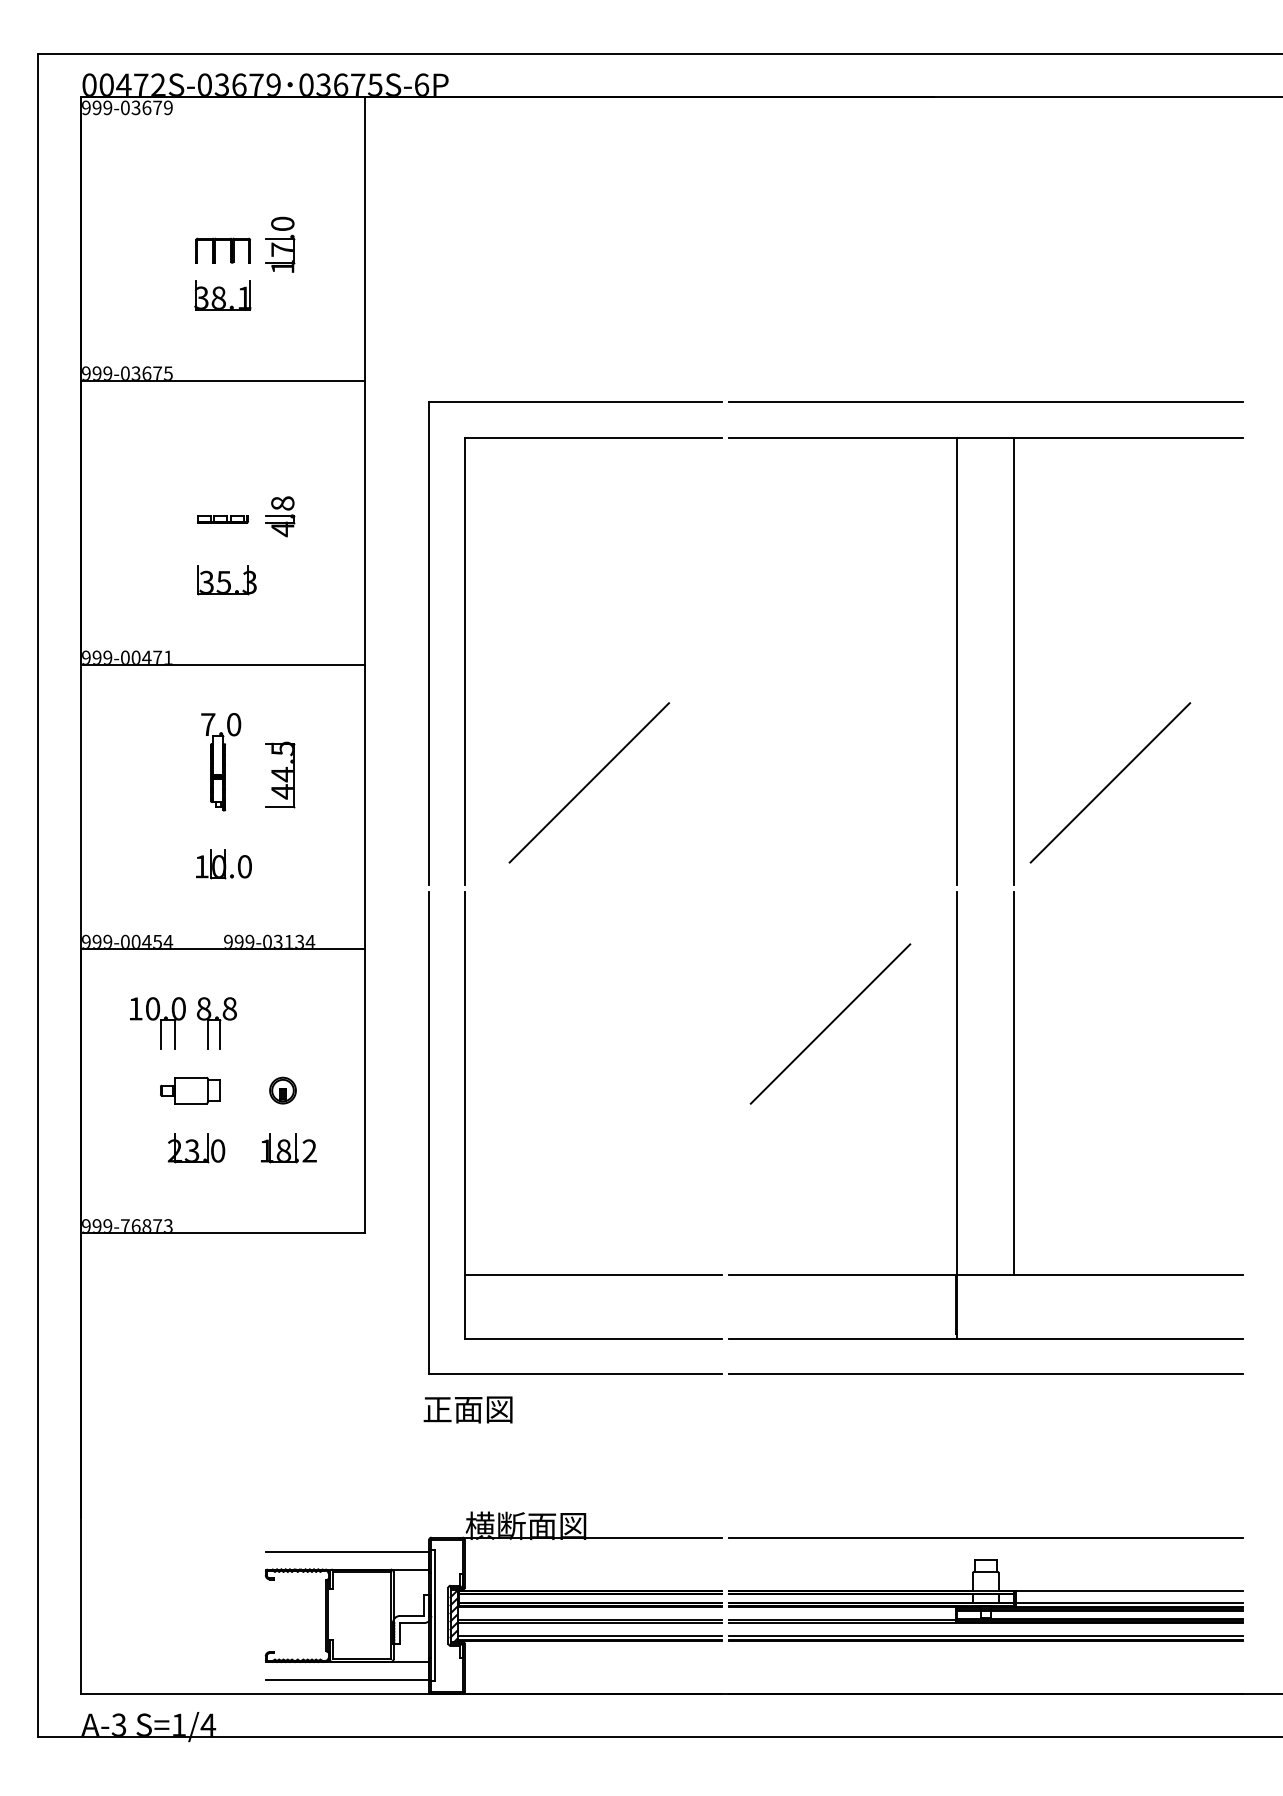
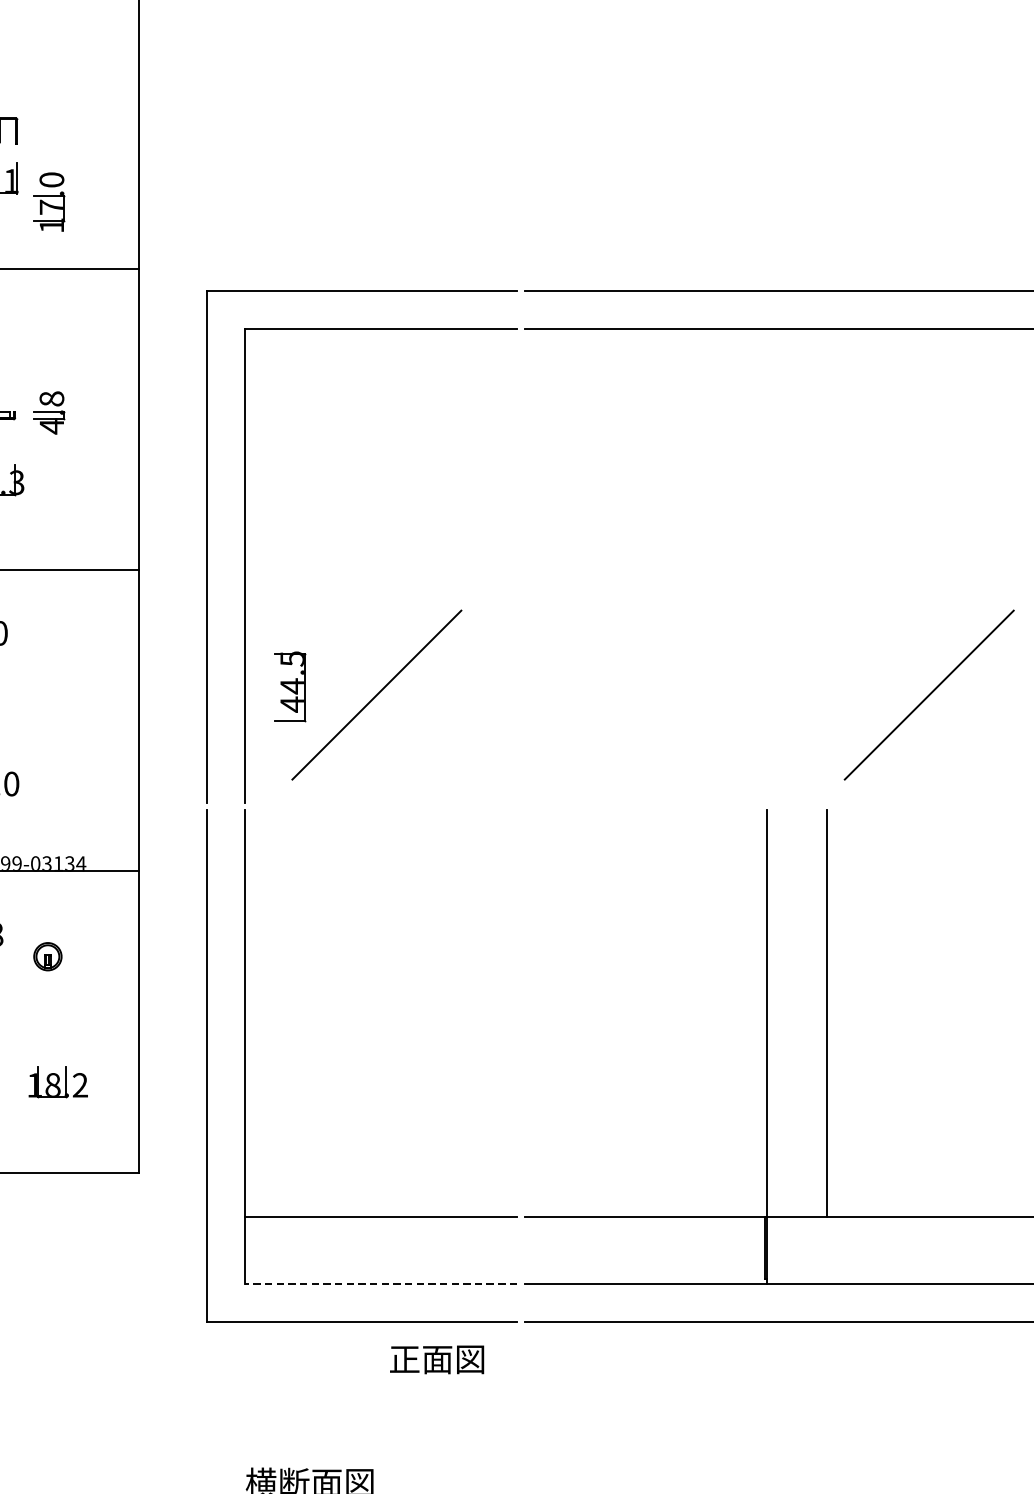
part: (280, 244) -> (49, 201), moved
line: (957, 660) -> (767, 565), removed
line: (1014, 660) -> (827, 565), removed
part: (280, 774) -> (290, 686), moved
line: (830, 1023) -> (632, 950), removed
part: (282, 1090) -> (47, 956), moved
line: (592, 1338) -> (380, 1284), solid -> dashed
text: (467, 1409) -> (436, 1359), moved

